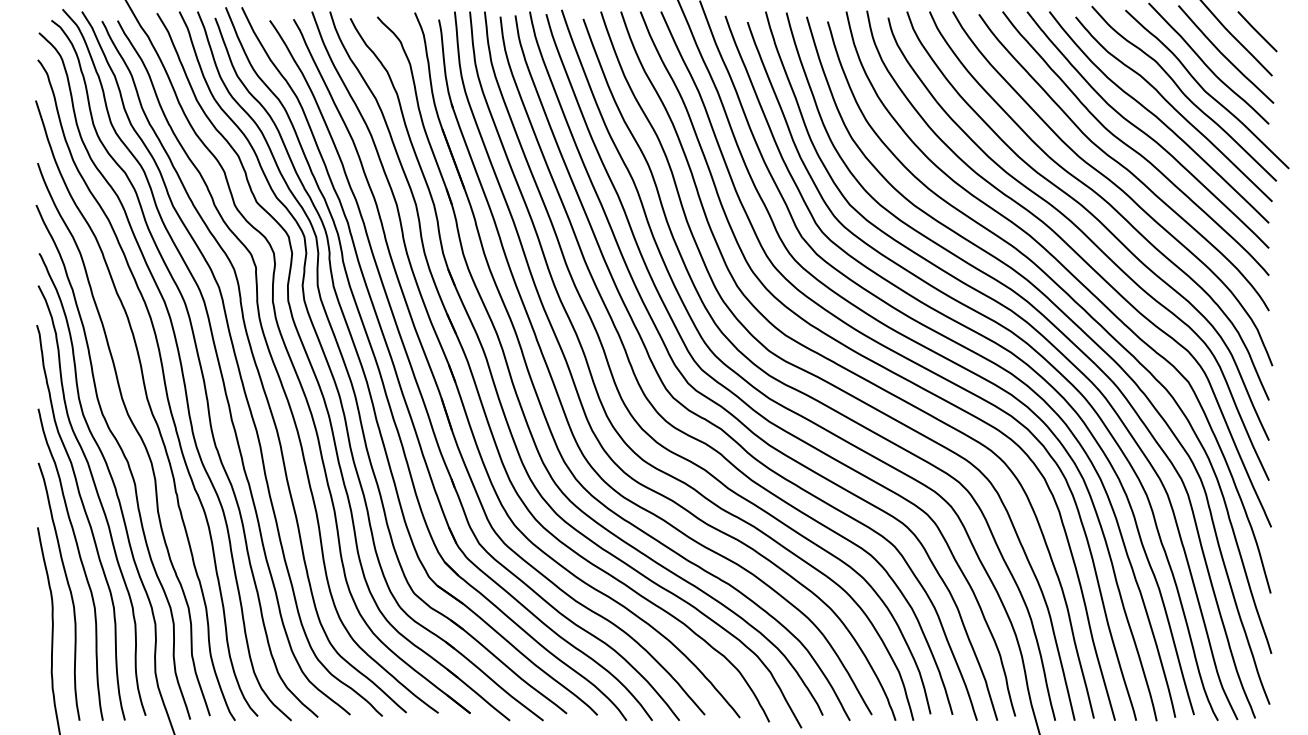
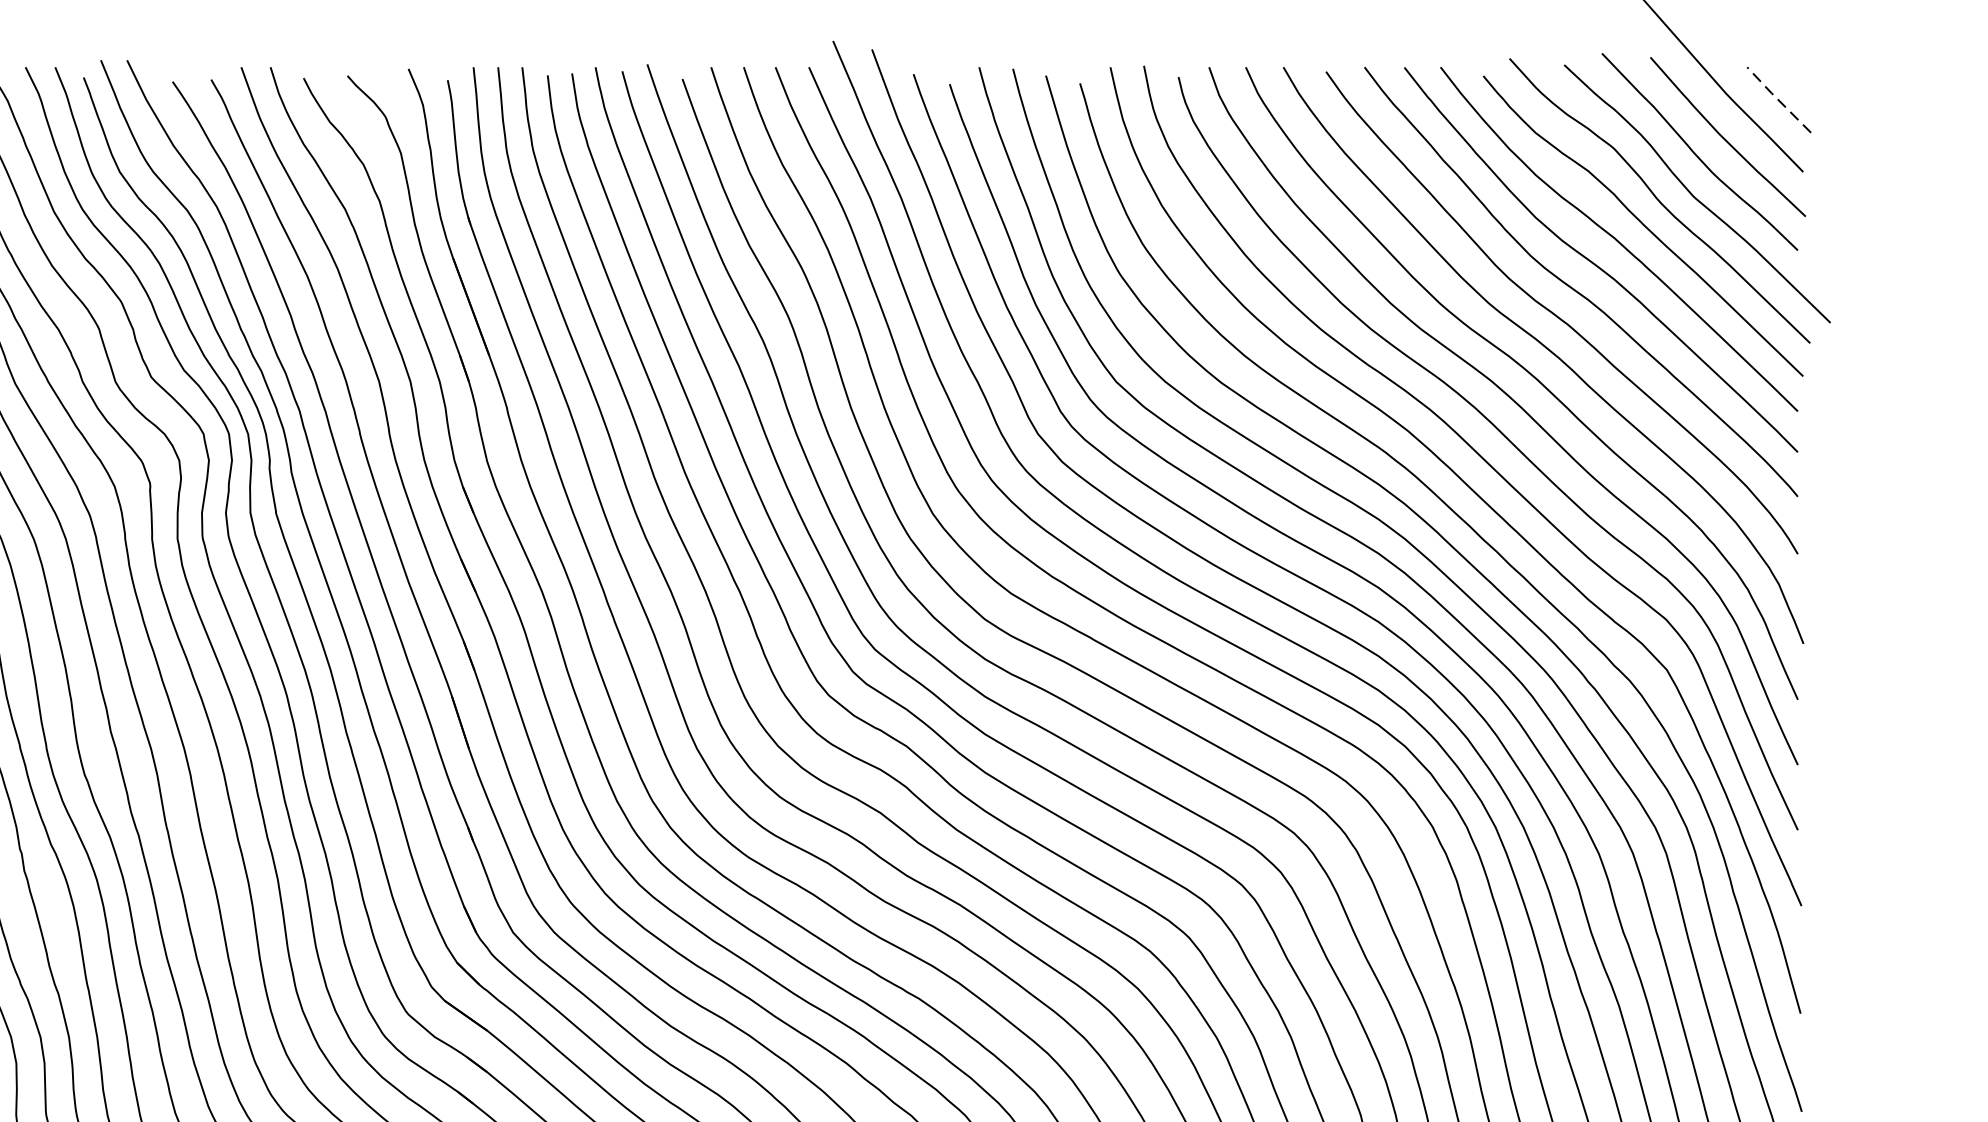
line: (1256, 31) -> (1777, 99), solid -> dashed

